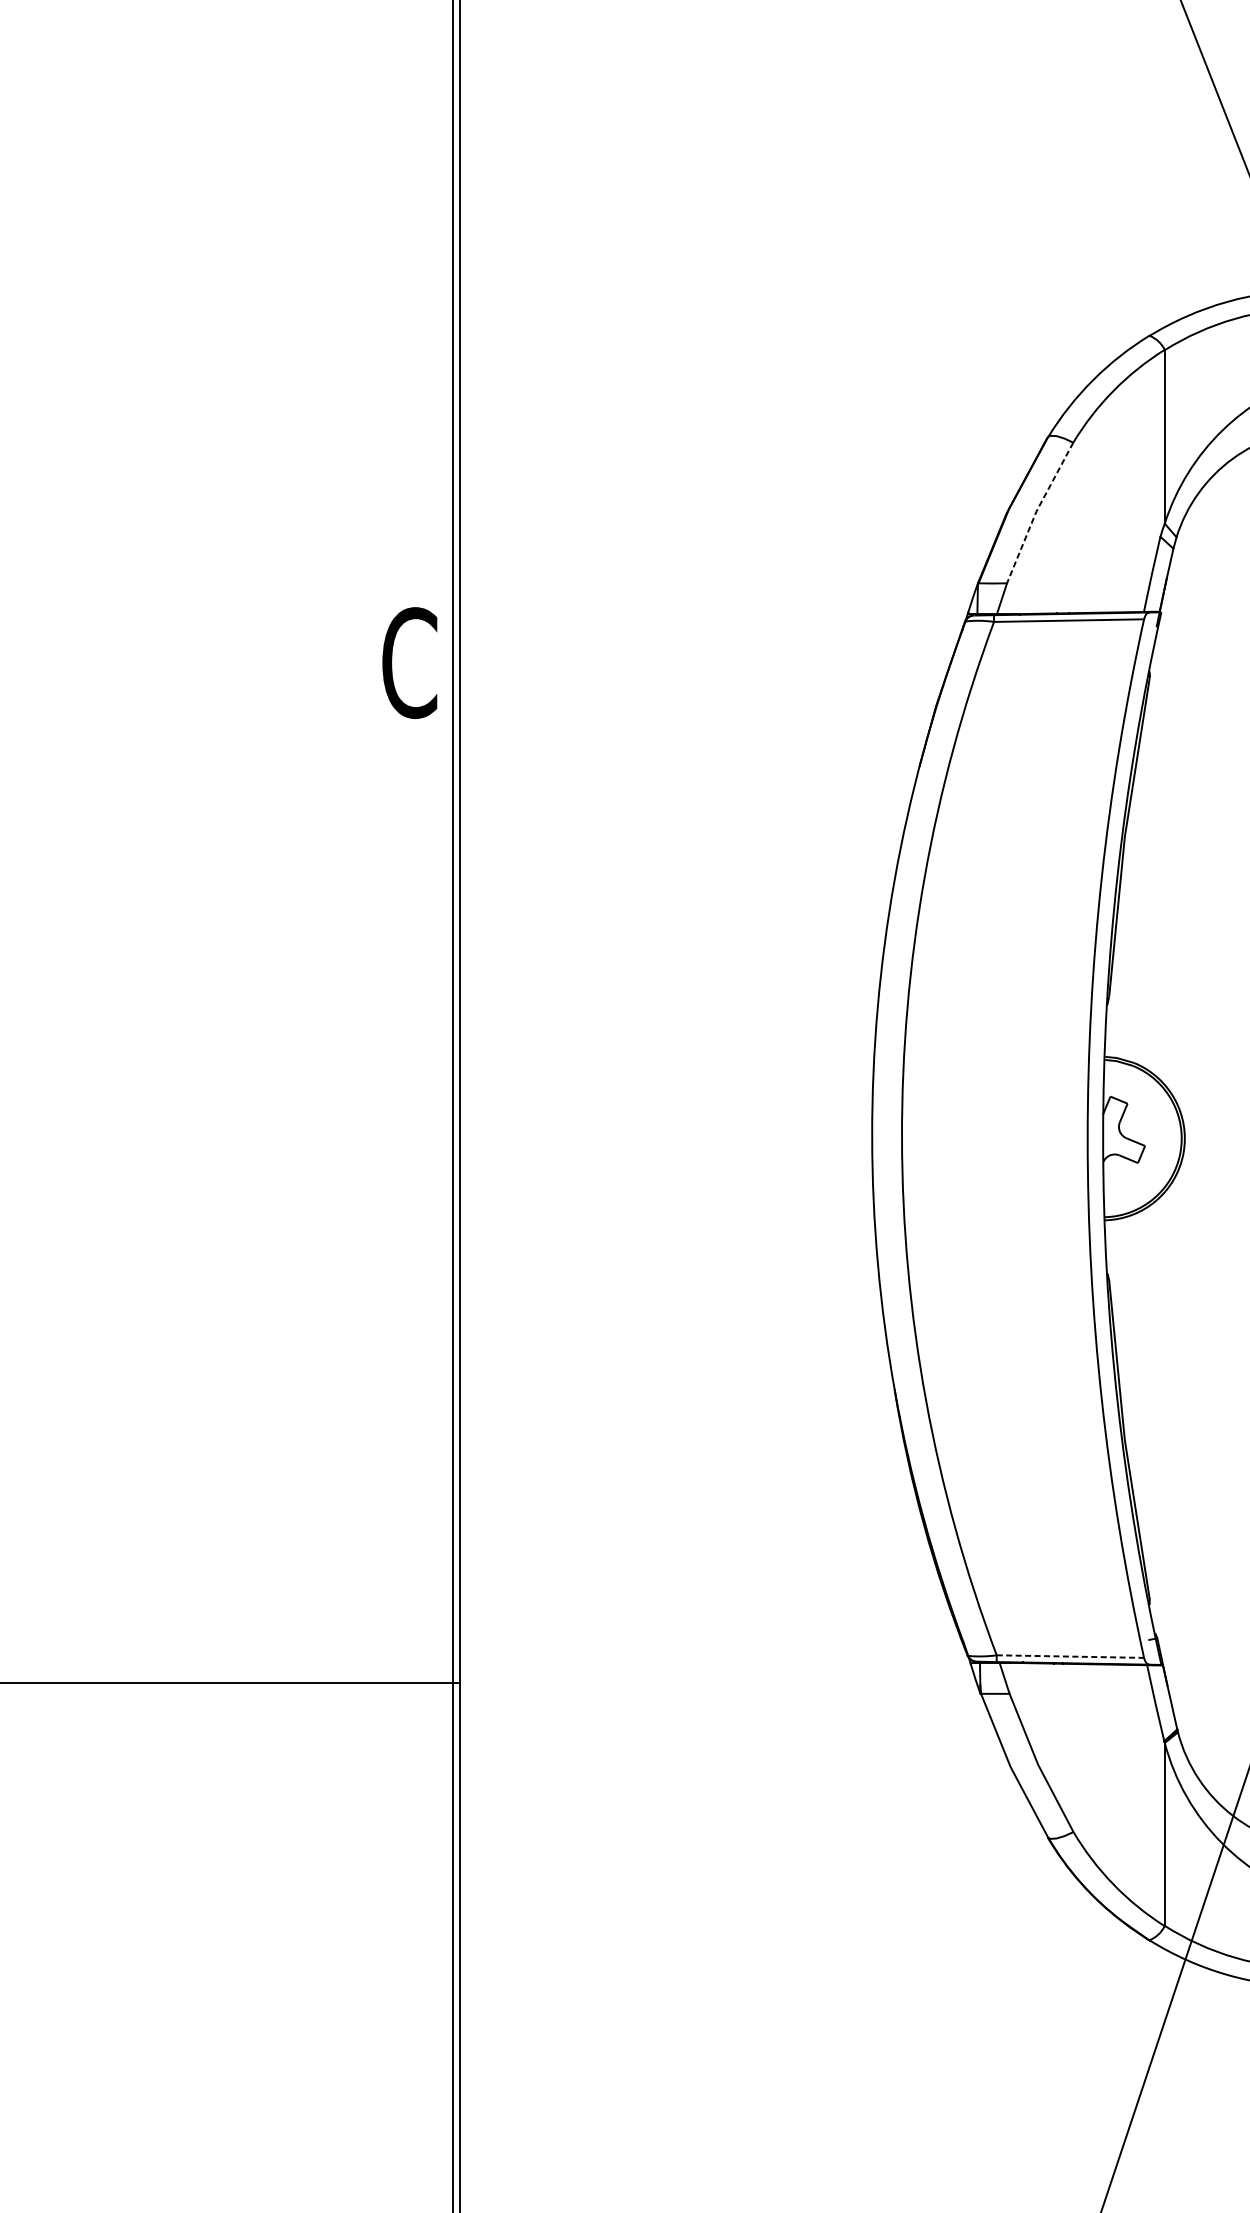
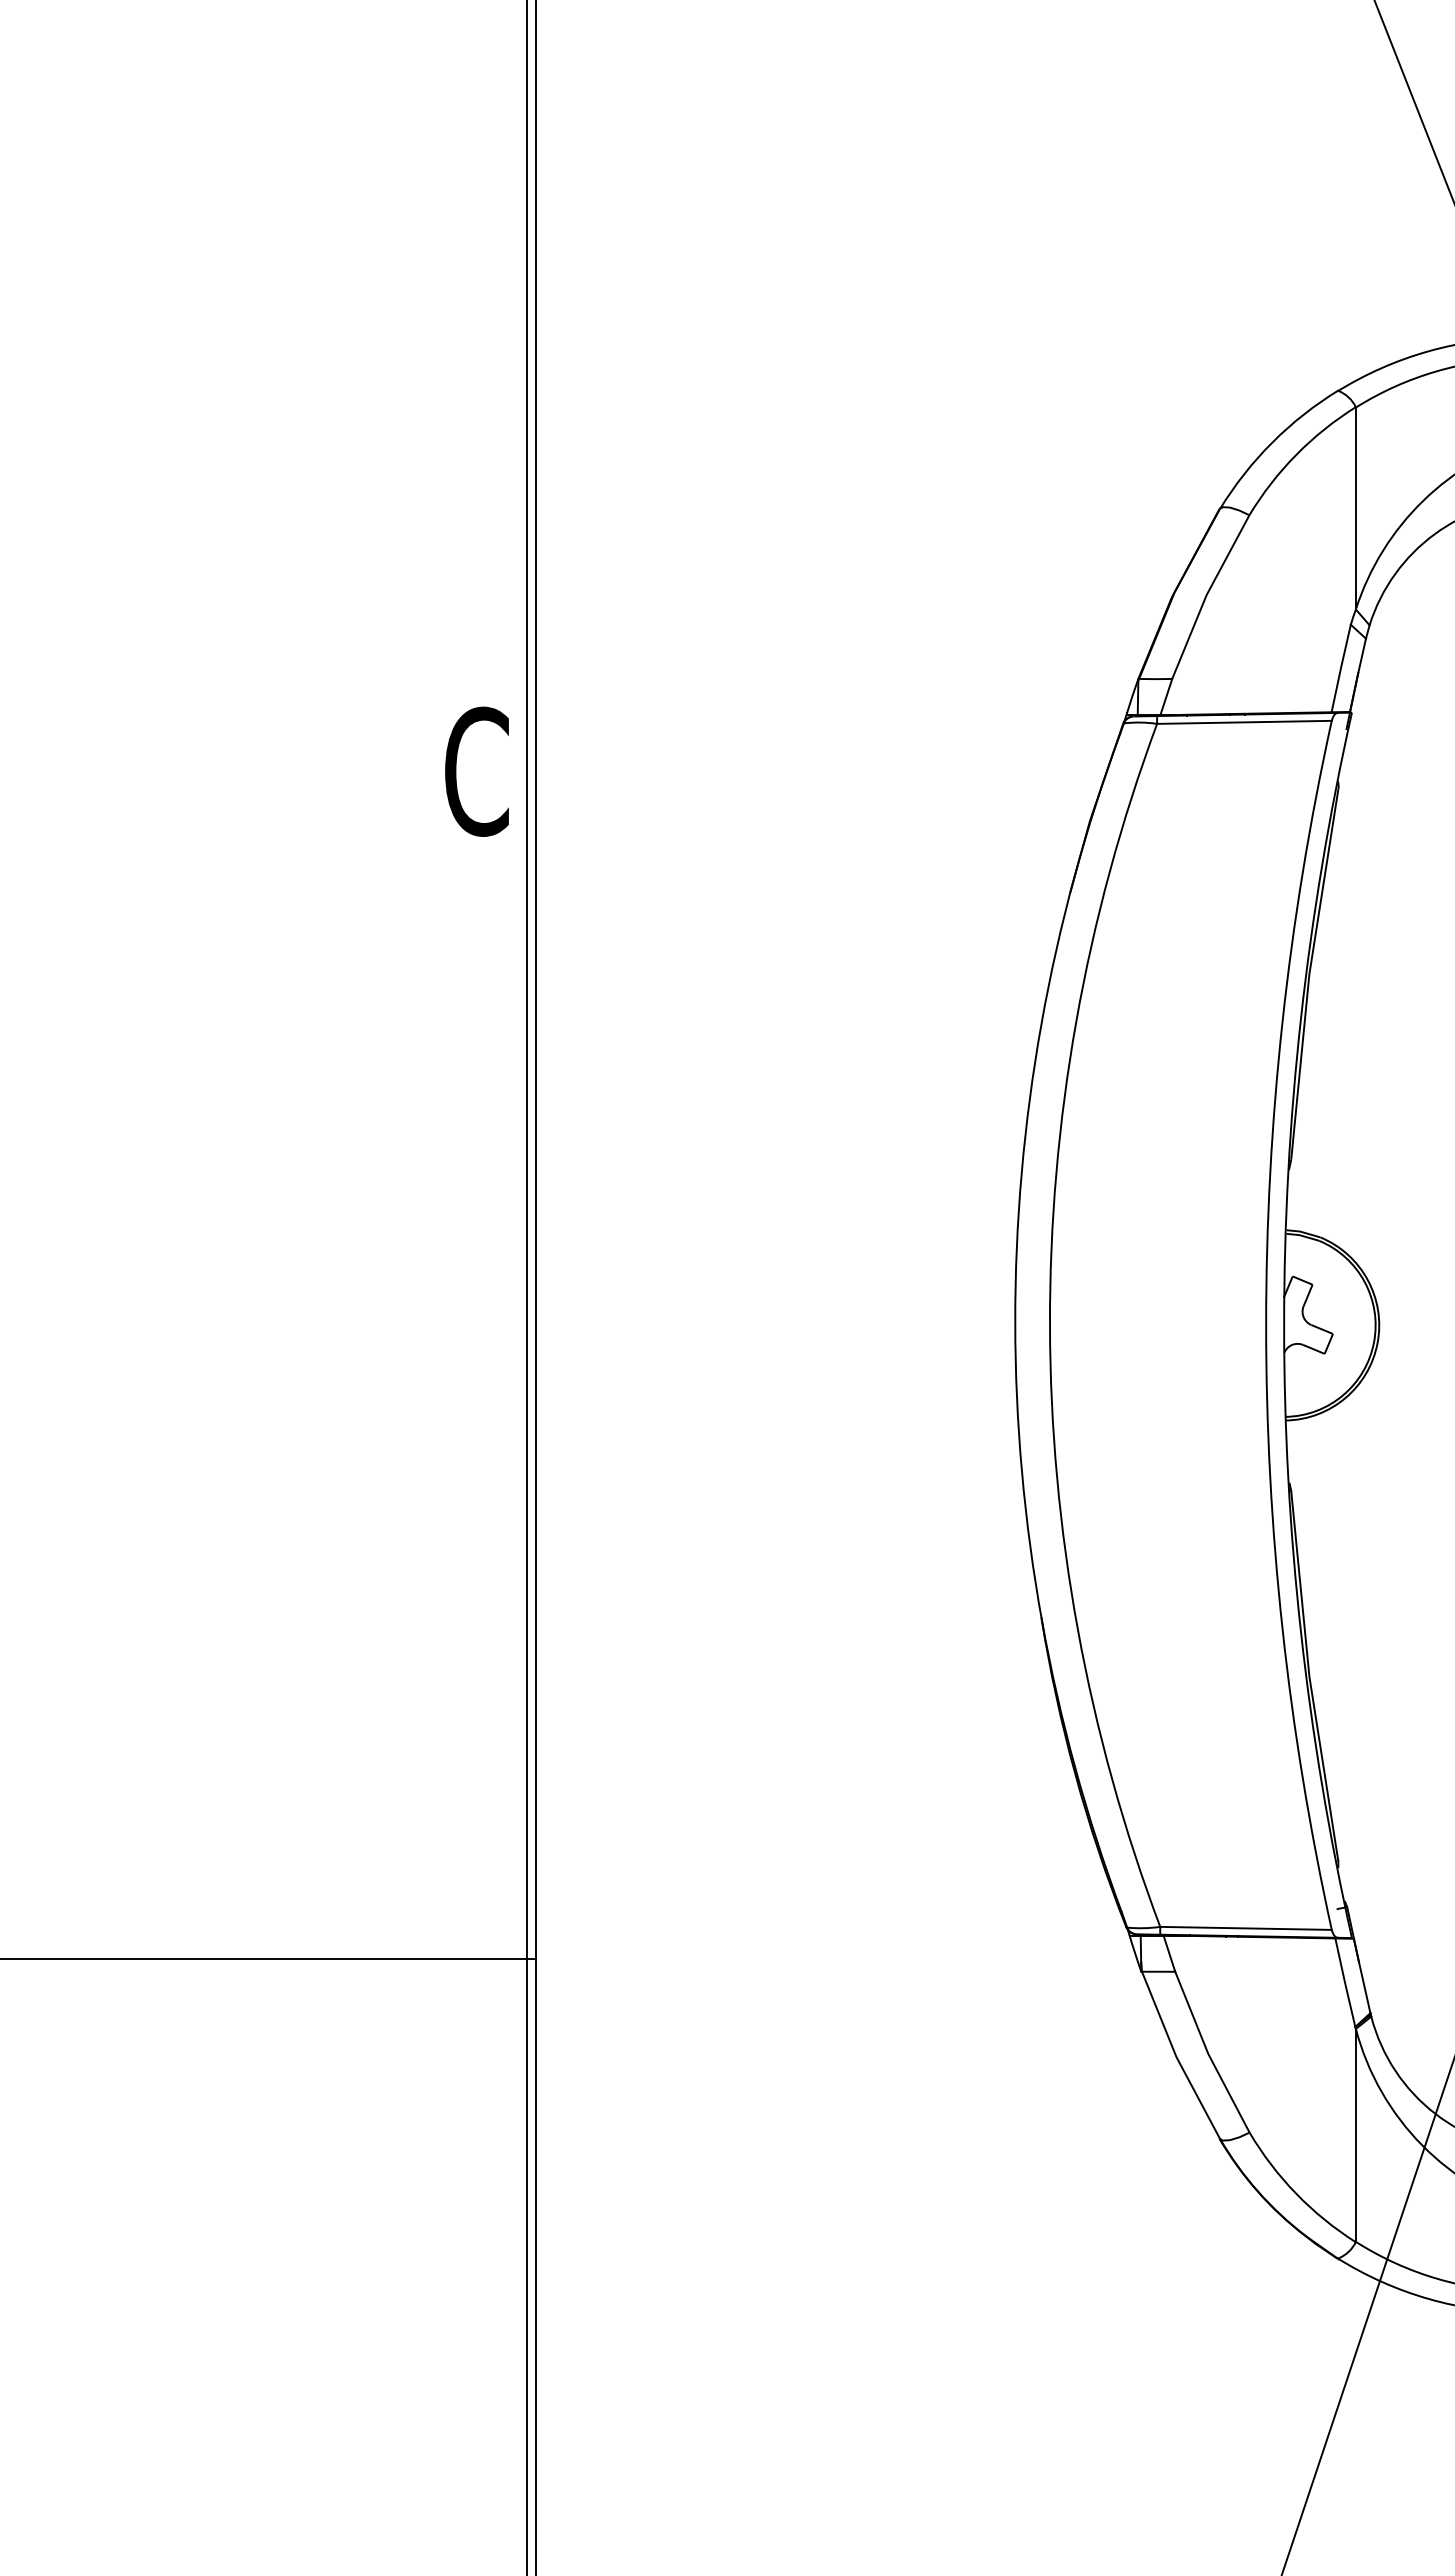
line: (1036, 511) -> (1206, 595), dashed -> solid
line: (1070, 1656) -> (1246, 1928), dashed -> solid

